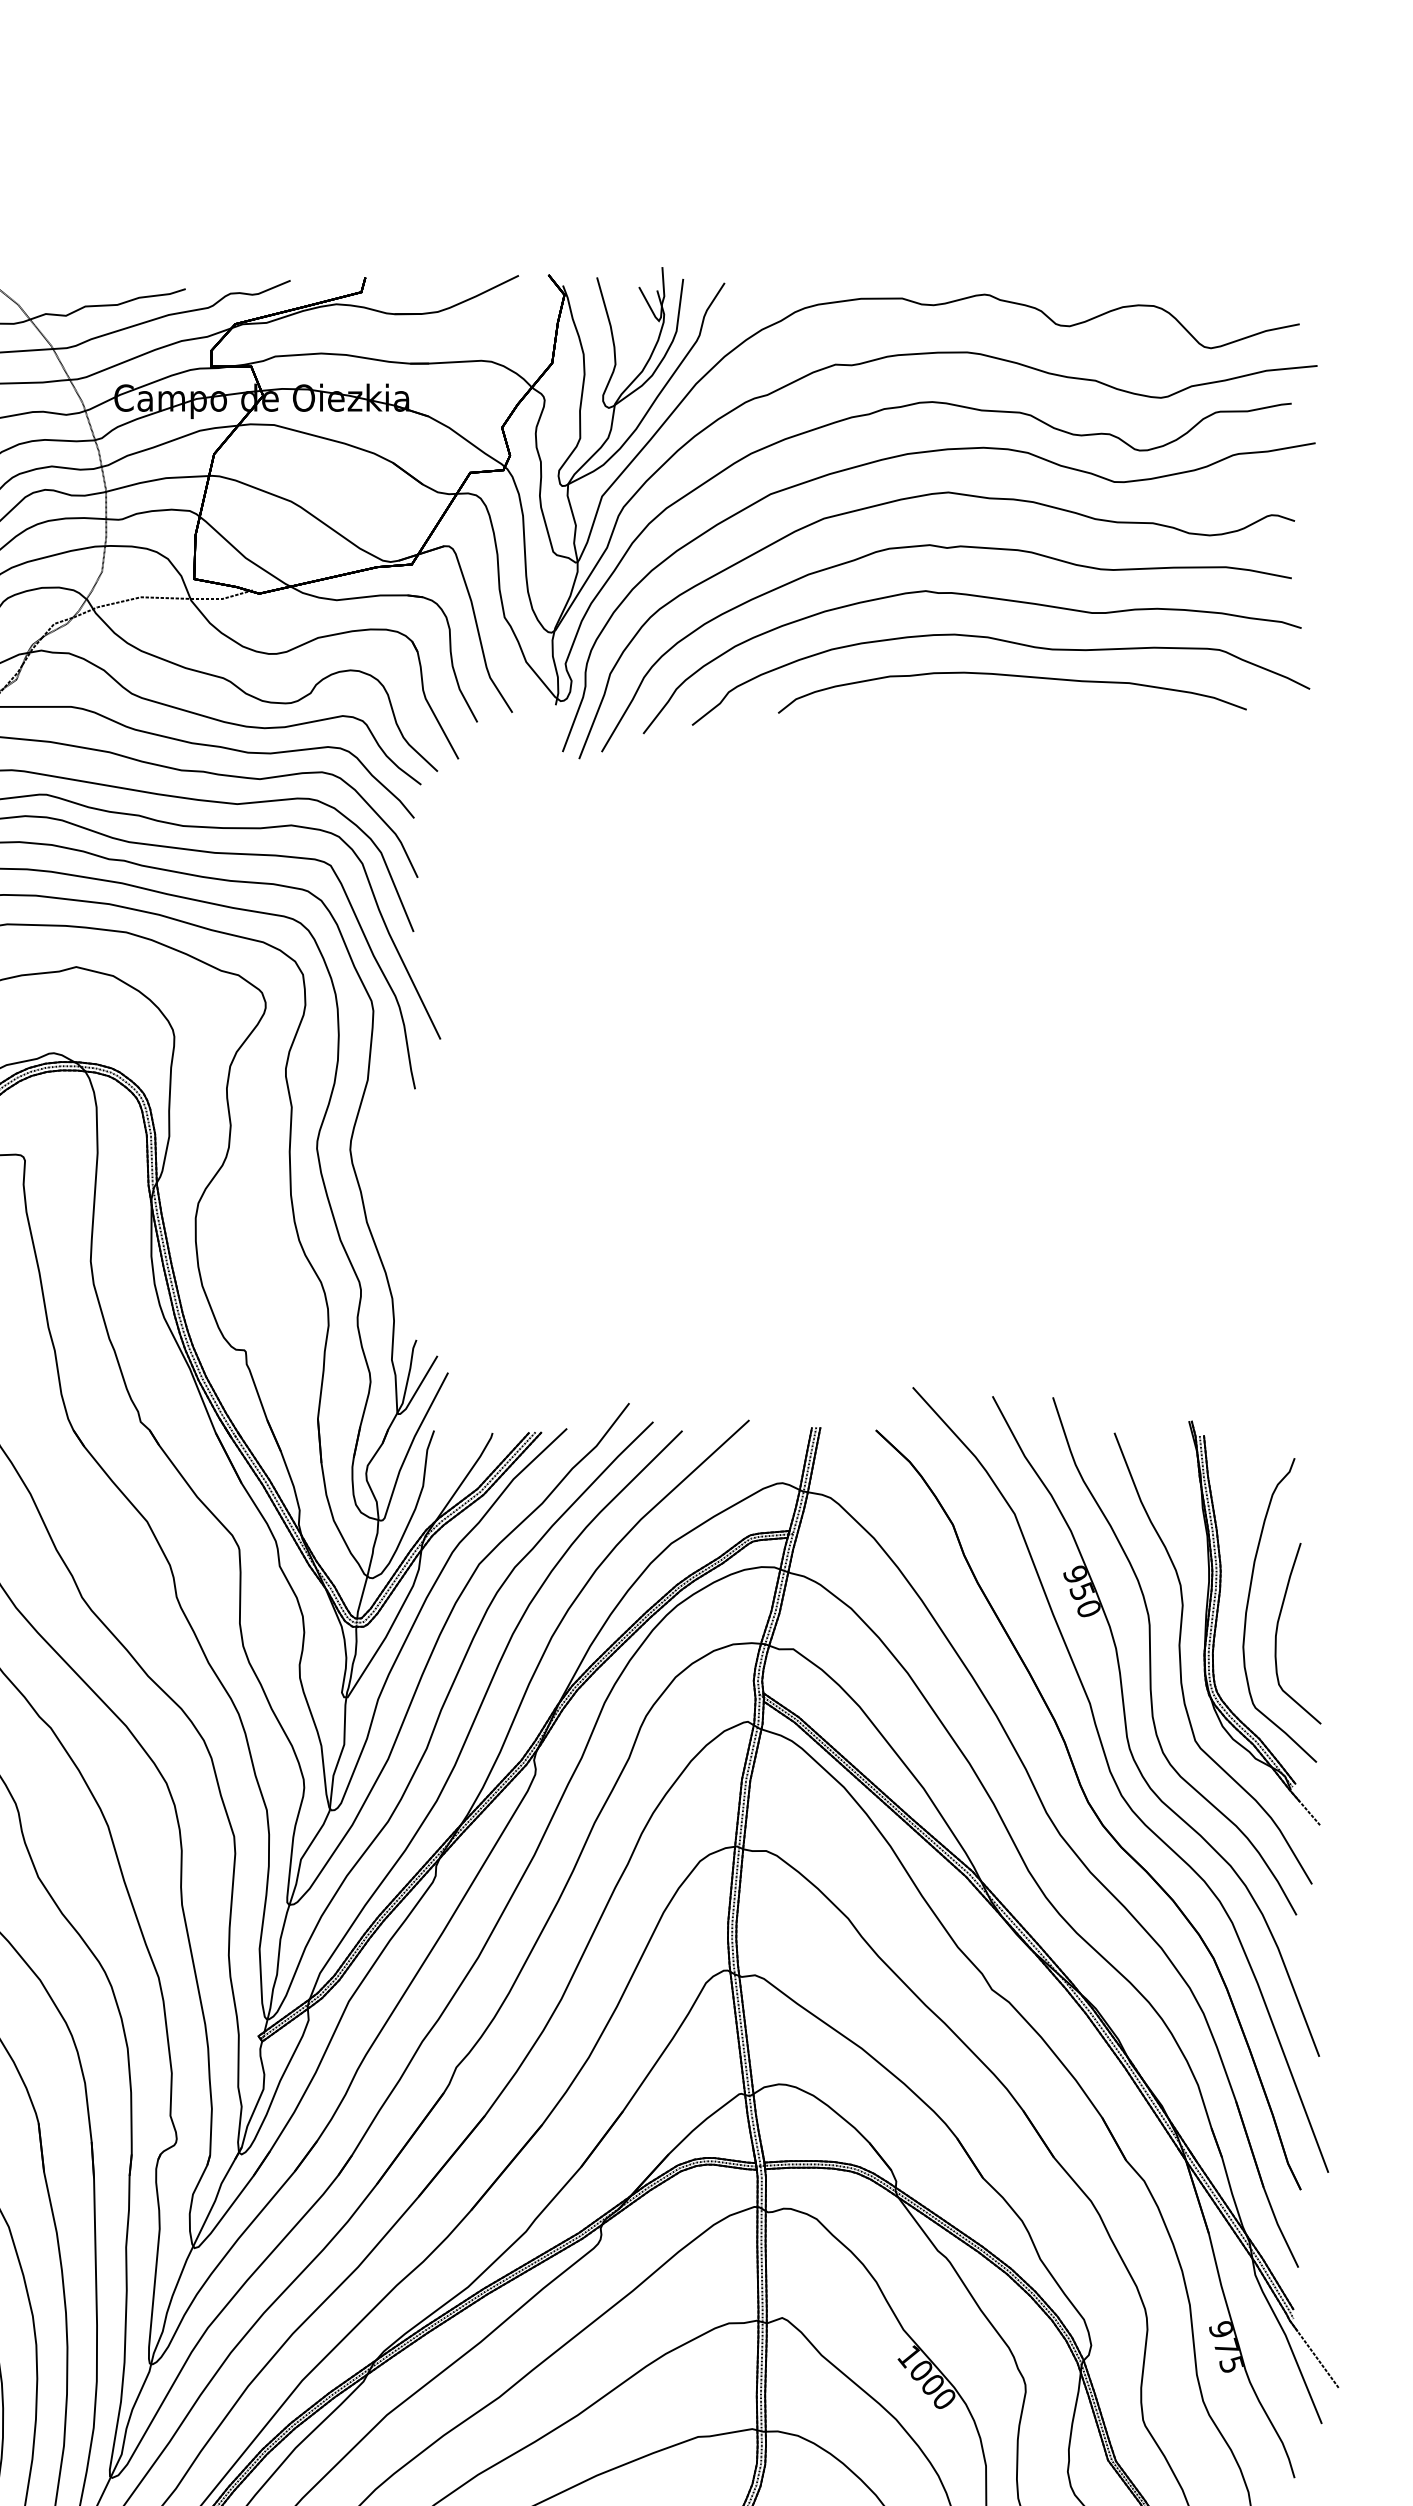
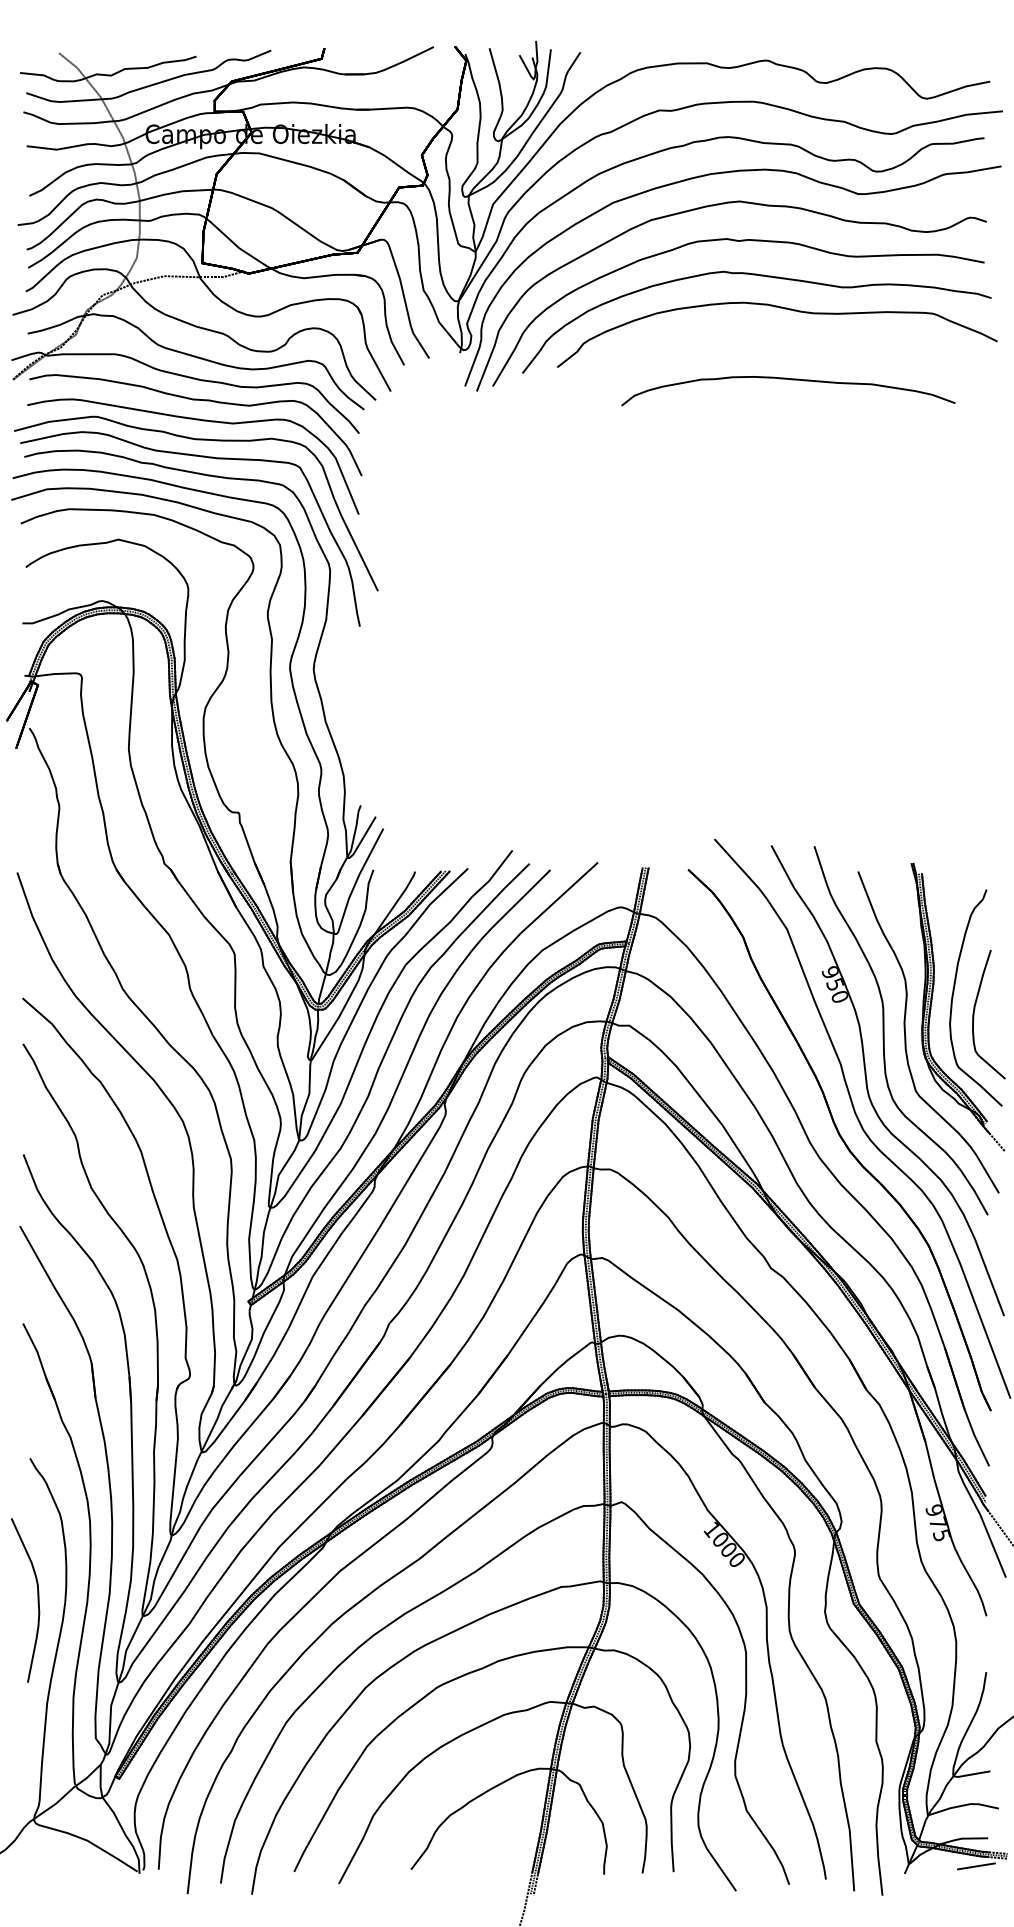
part: (1016, 677) -> (791, 380), moved

